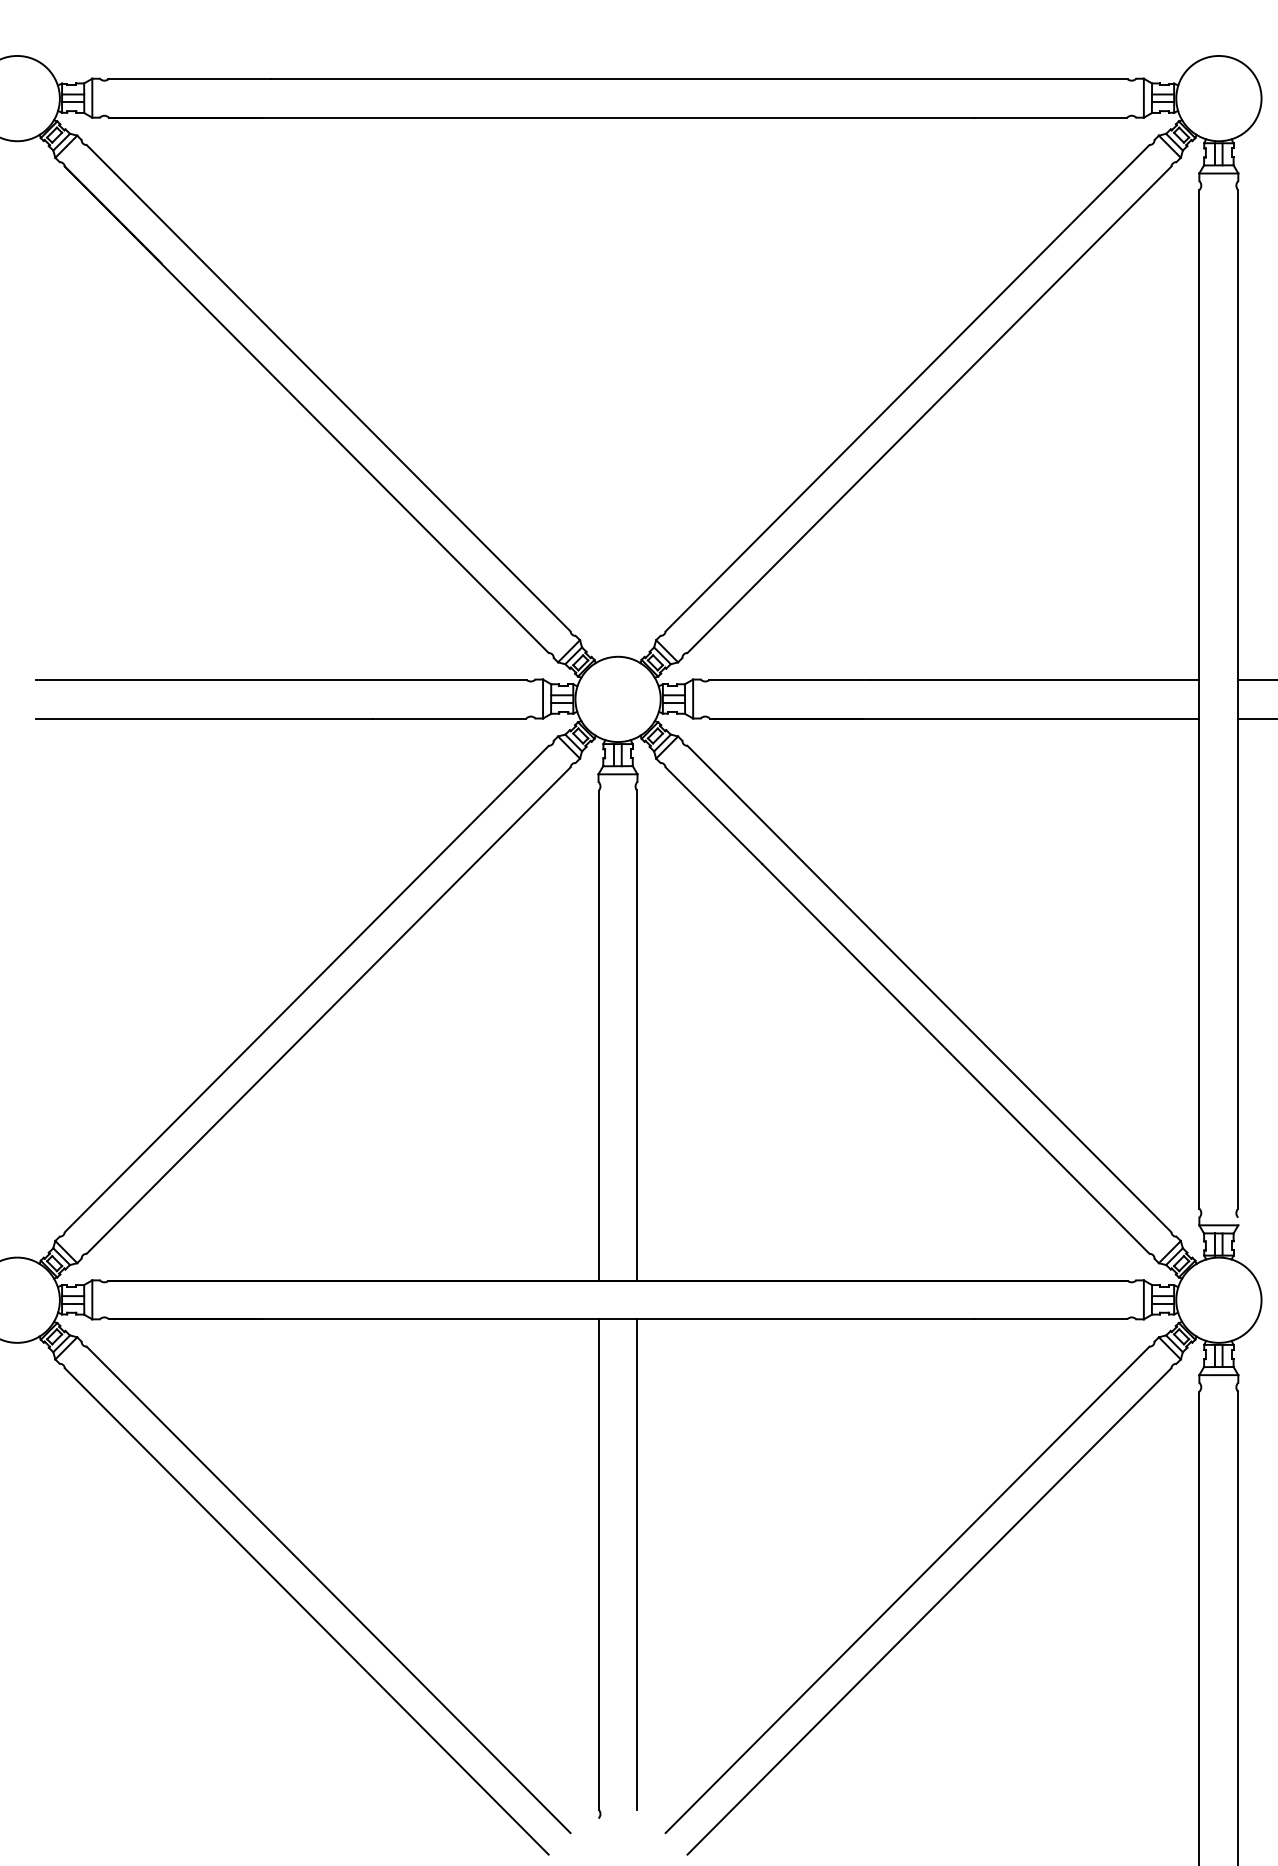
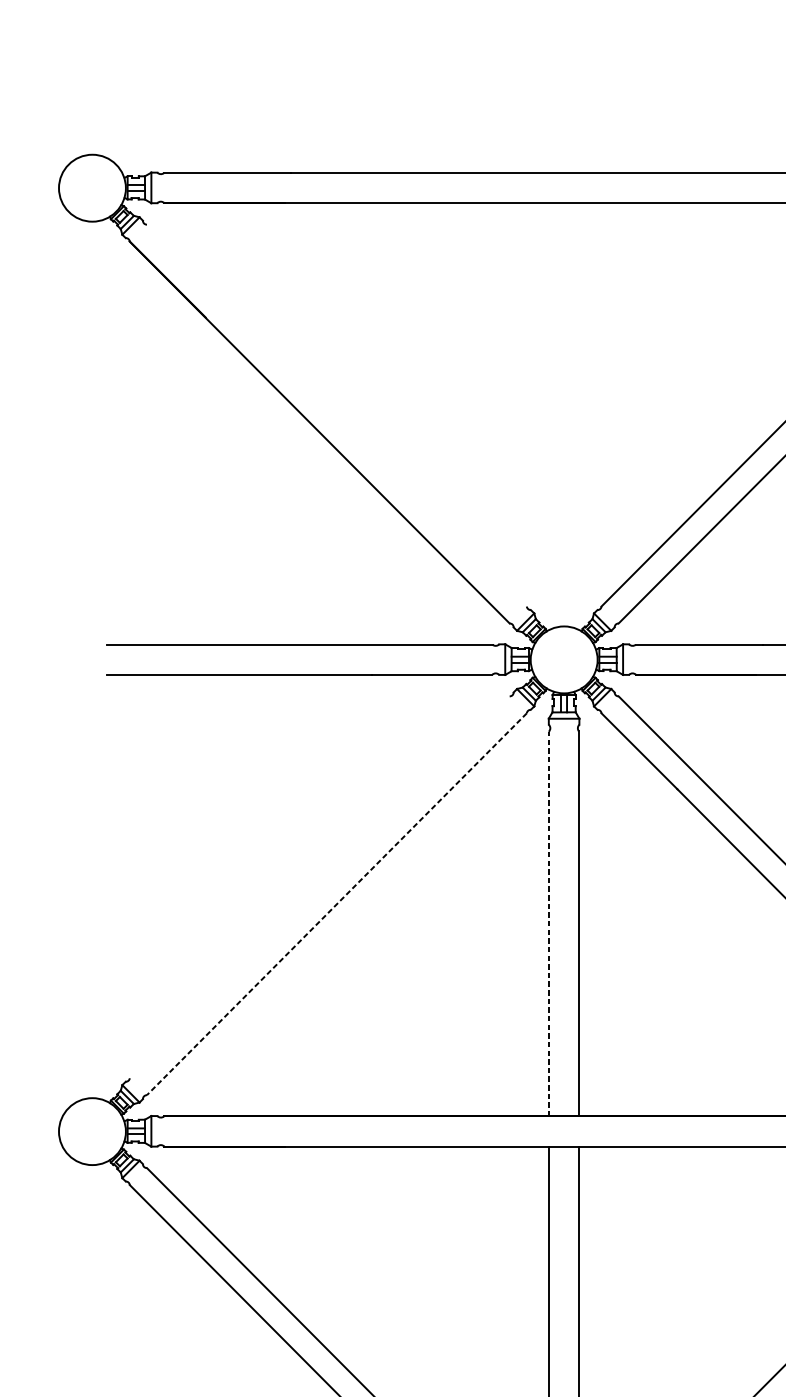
line: (328, 388) -> (336, 415), removed
line: (306, 988) -> (319, 886), removed
line: (328, 1010) -> (336, 904), solid -> dashed
line: (598, 1035) -> (548, 923), solid -> dashed

